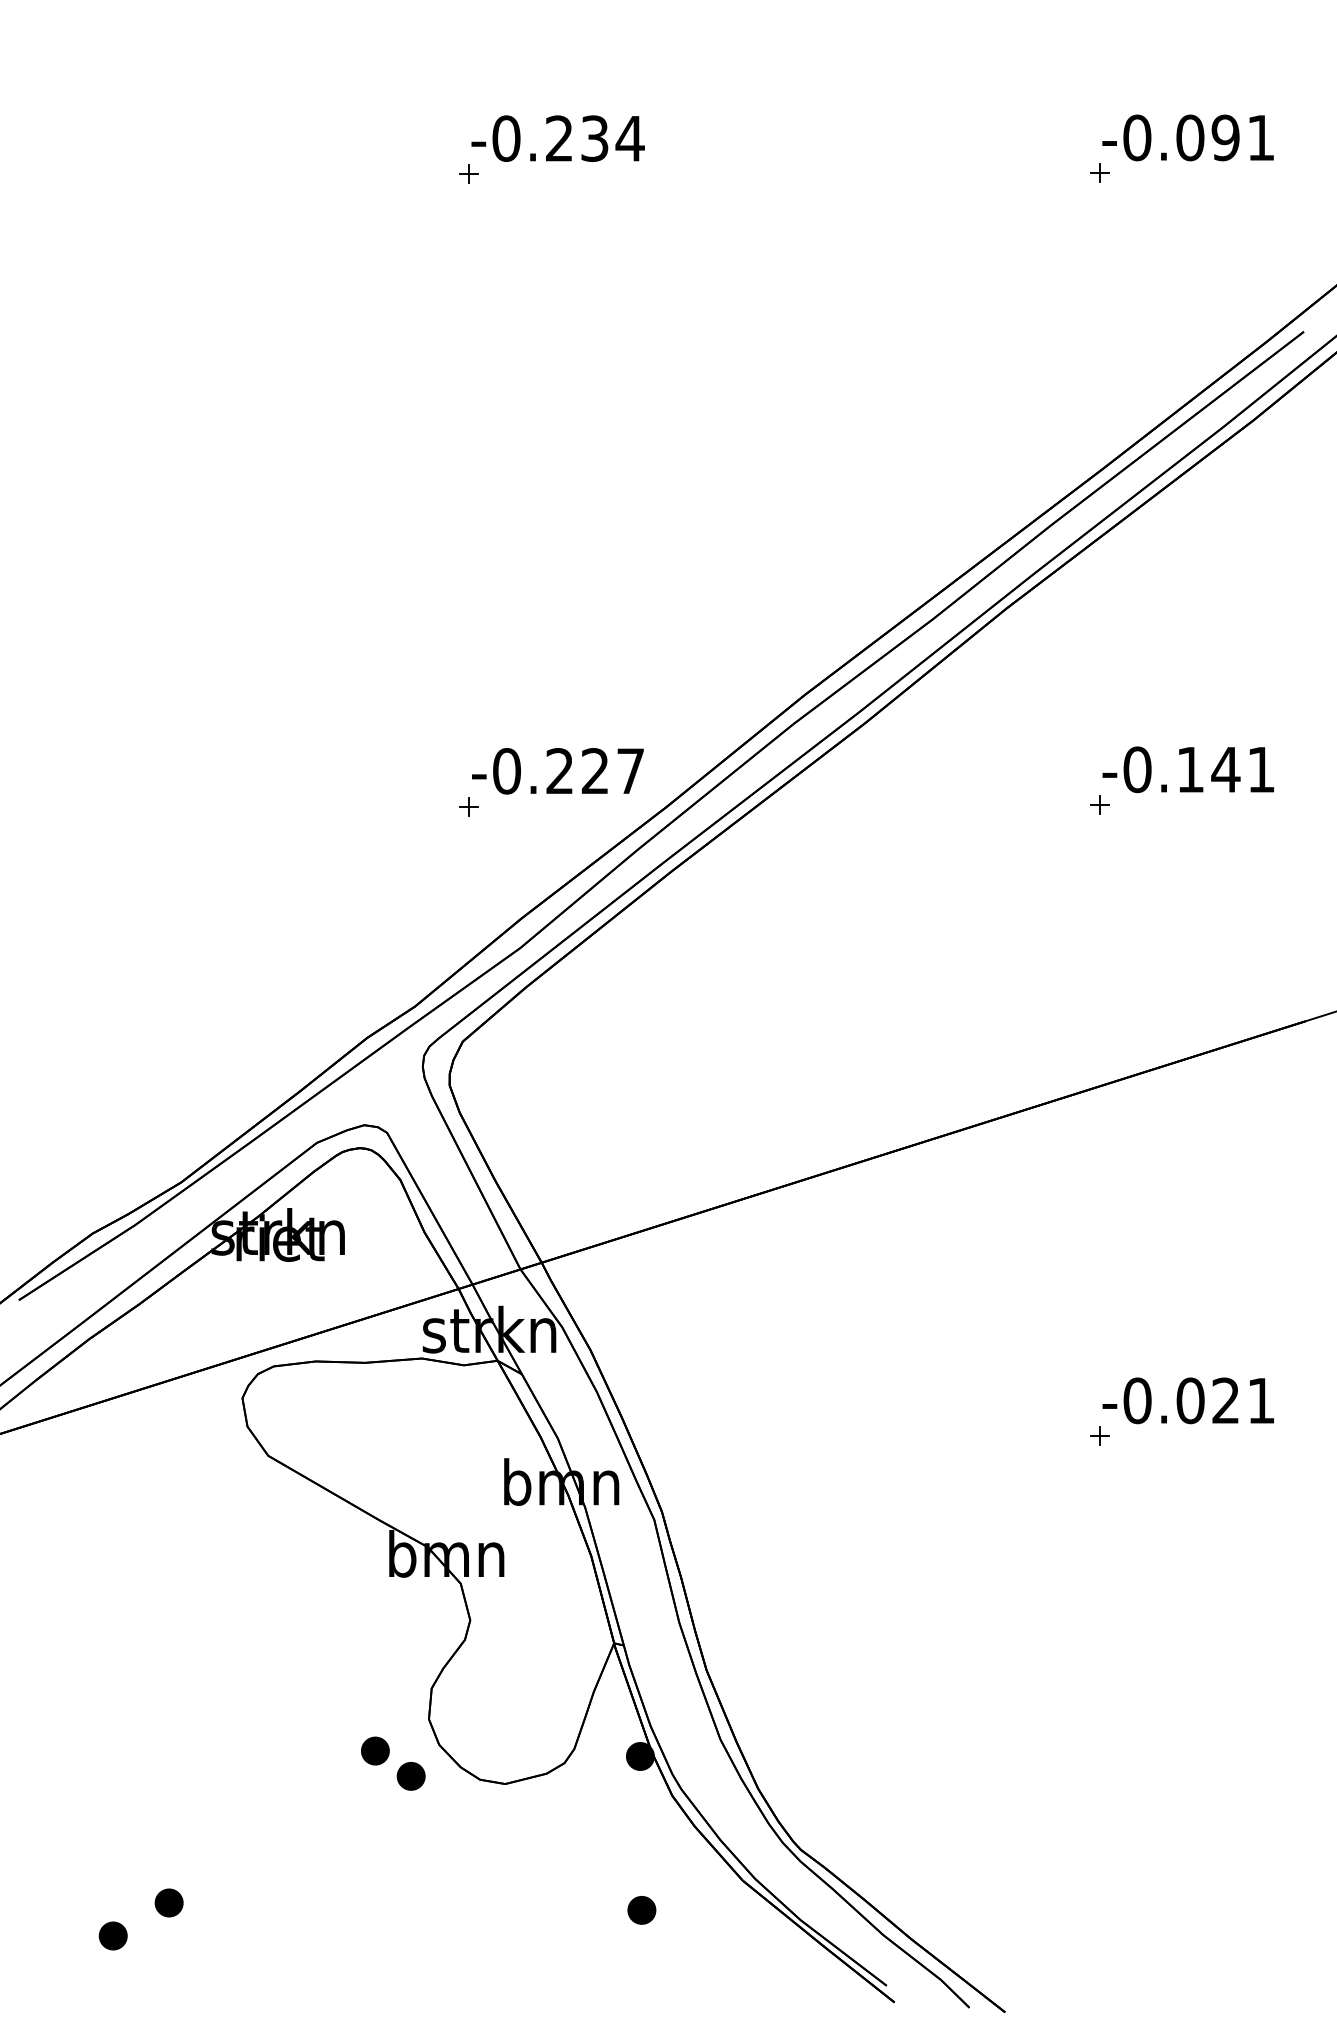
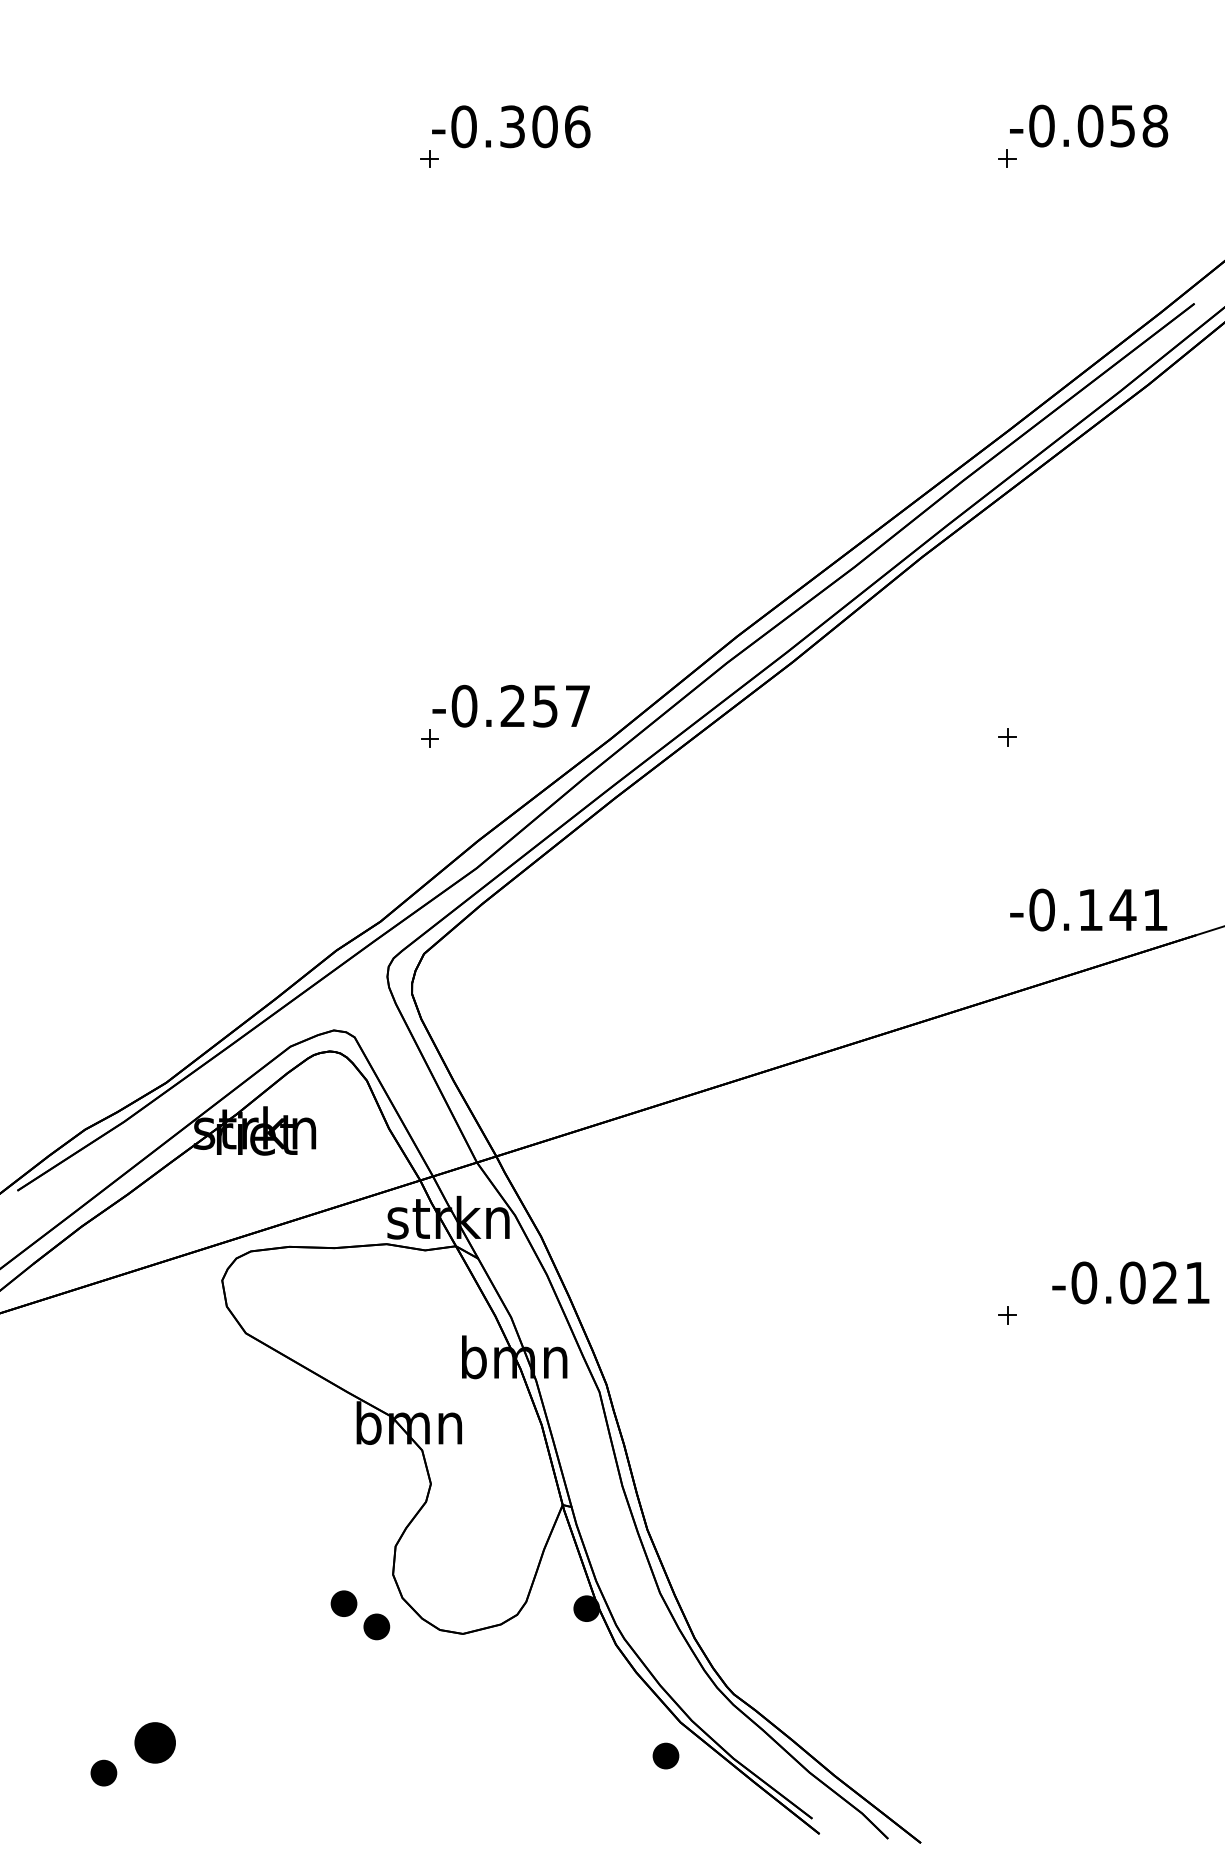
text: (1243, 137) -> (1139, 125), -0.091 -> -0.058
text: (595, 138) -> (545, 126), -0.234 -> -0.306
text: (1187, 769) -> (1087, 909), moved
text: (594, 771) -> (544, 706), -0.227 -> -0.257
text: (1187, 1400) -> (1130, 1282), moved
part: (168, 1902) -> (154, 1742), size x1.6
part: (641, 1910) -> (665, 1756), moved

